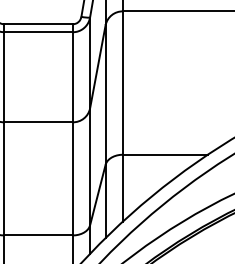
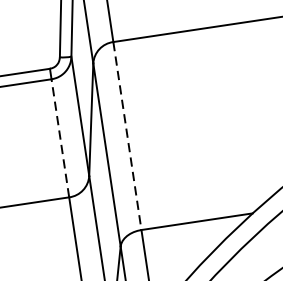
line: (72, 76) -> (59, 137), solid -> dashed
line: (122, 83) -> (126, 136), solid -> dashed

